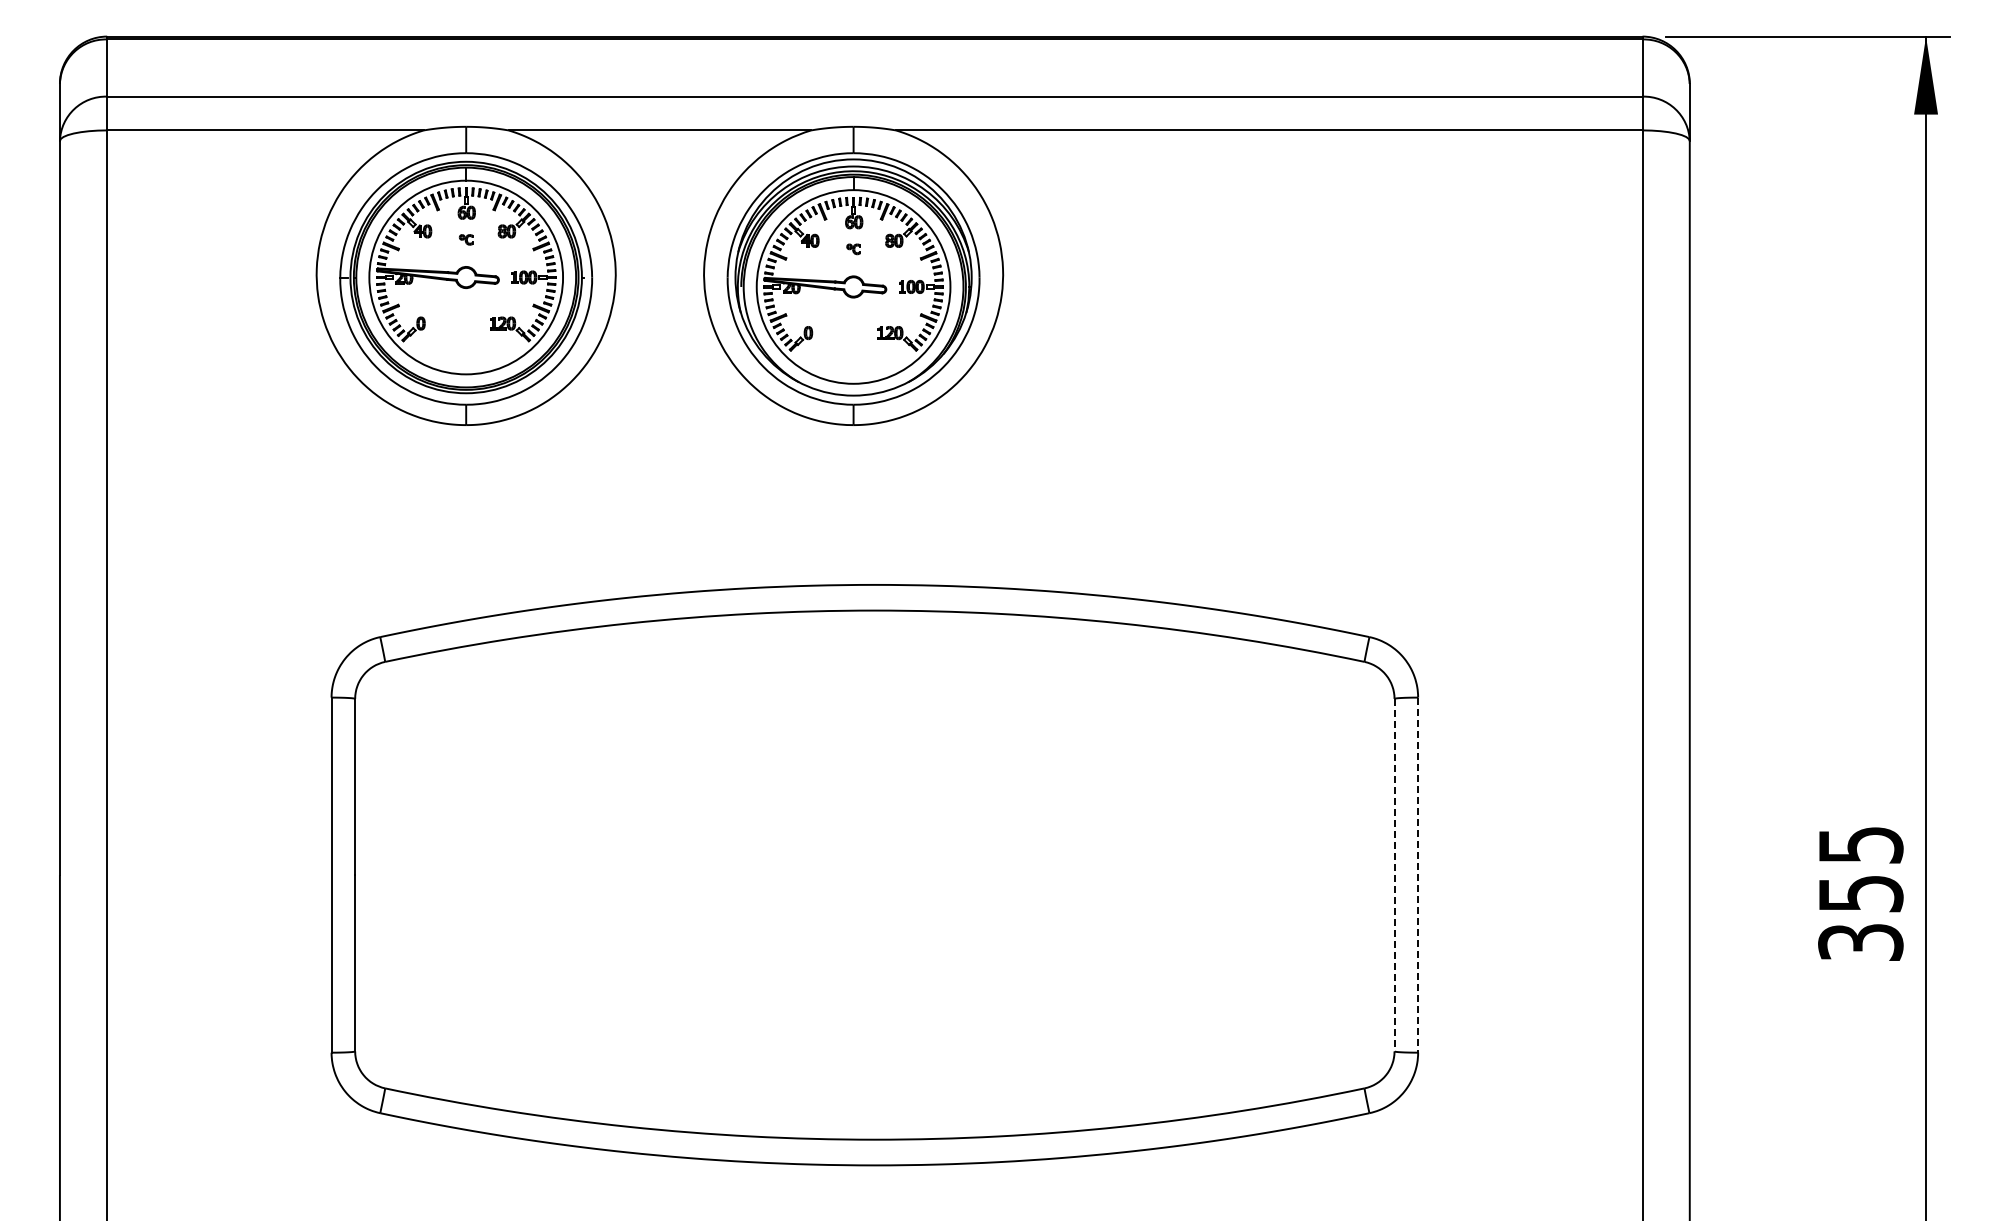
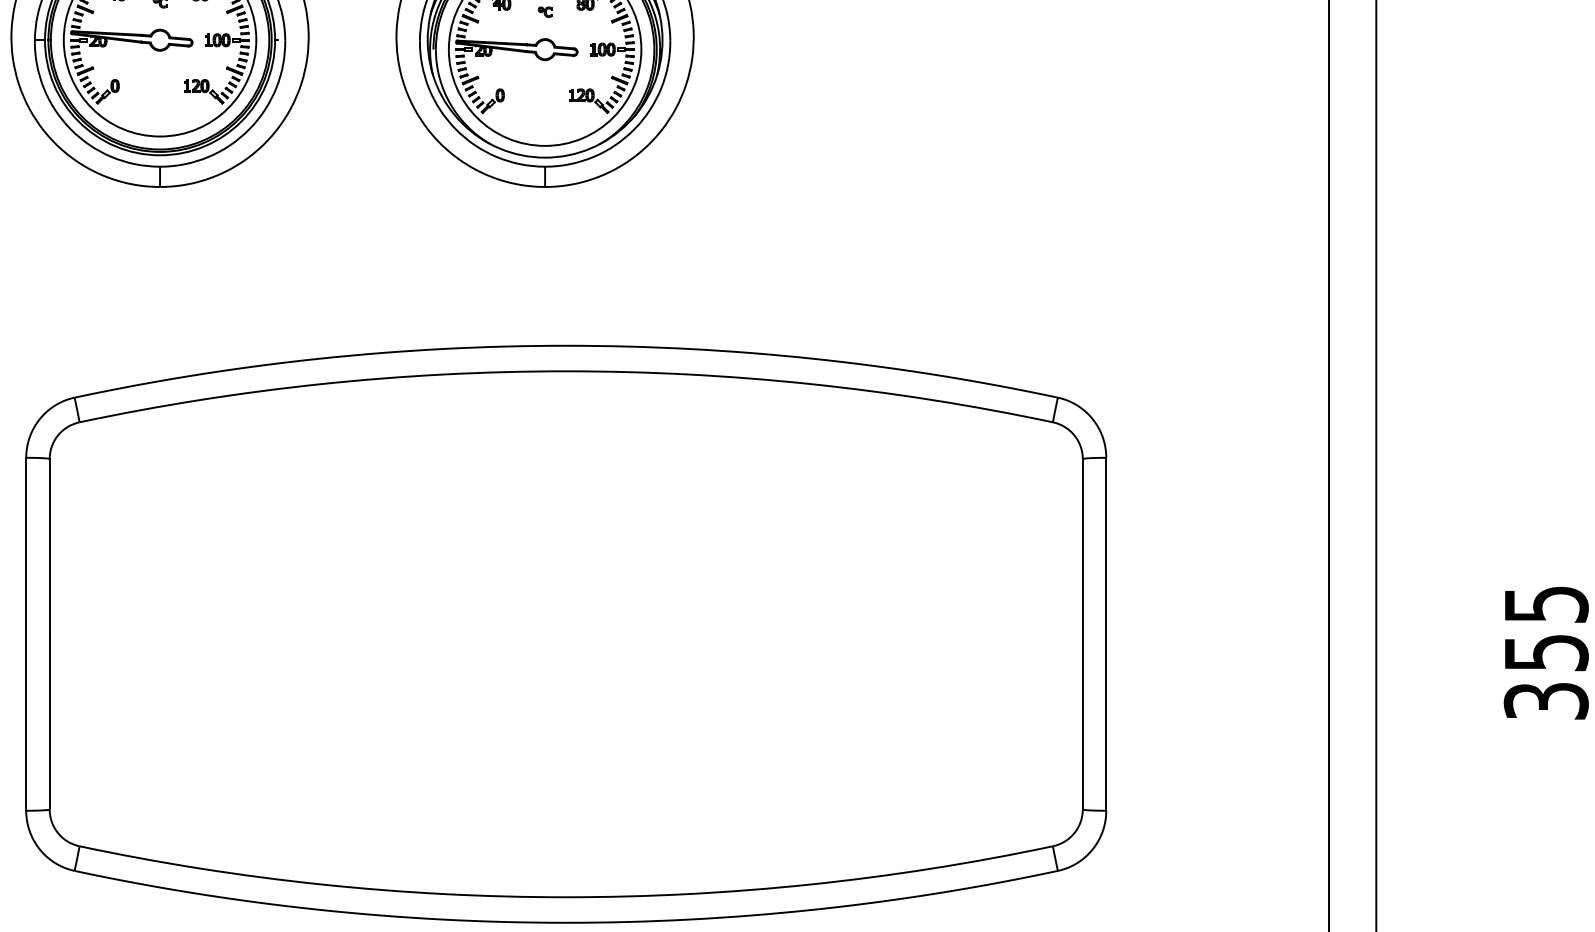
line: (1394, 875) -> (1082, 634), dashed -> solid
line: (1418, 875) -> (1106, 634), dashed -> solid

